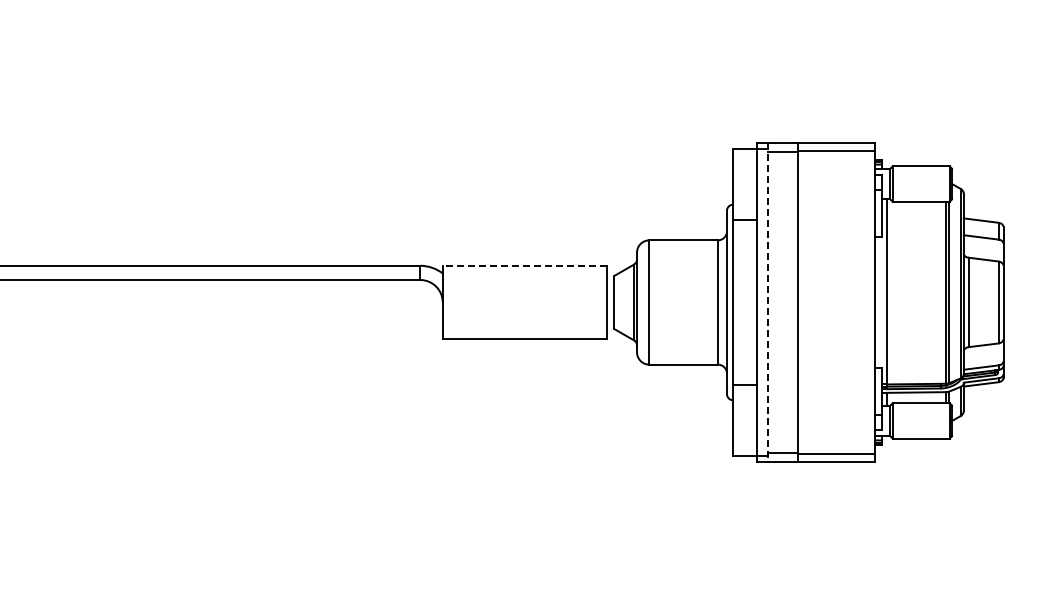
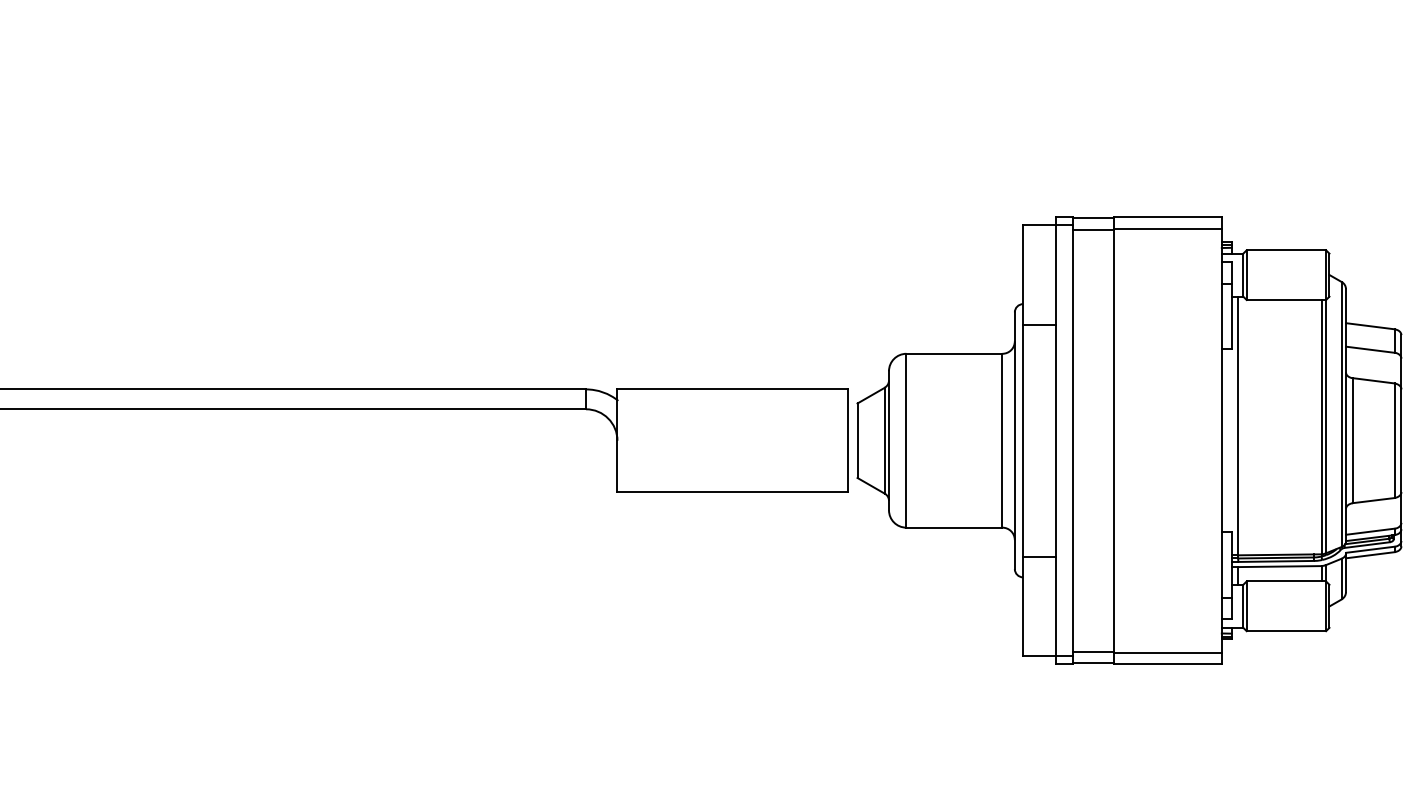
line: (524, 265) -> (731, 389), dashed -> solid
line: (768, 302) -> (1072, 440), dashed -> solid

